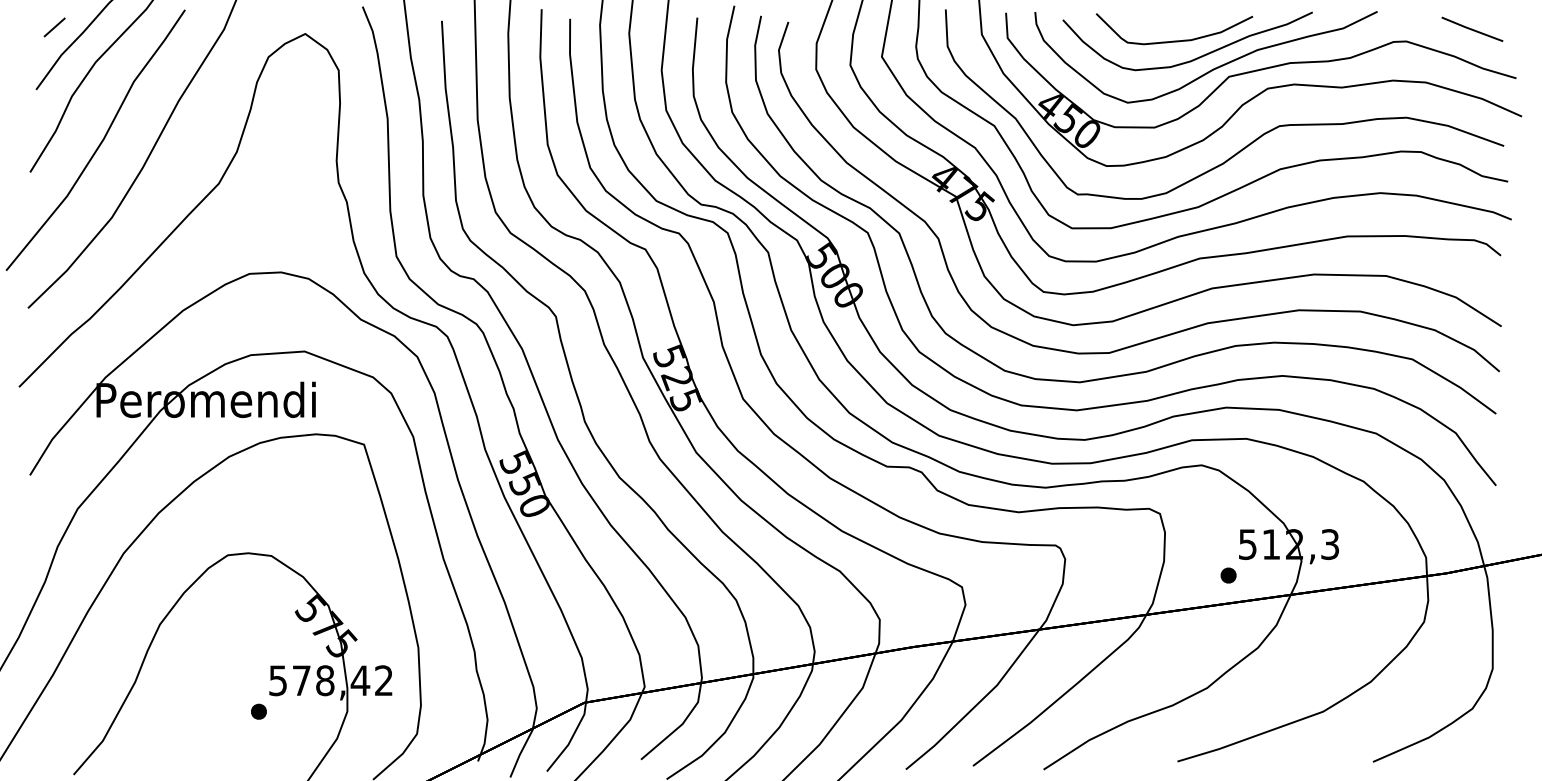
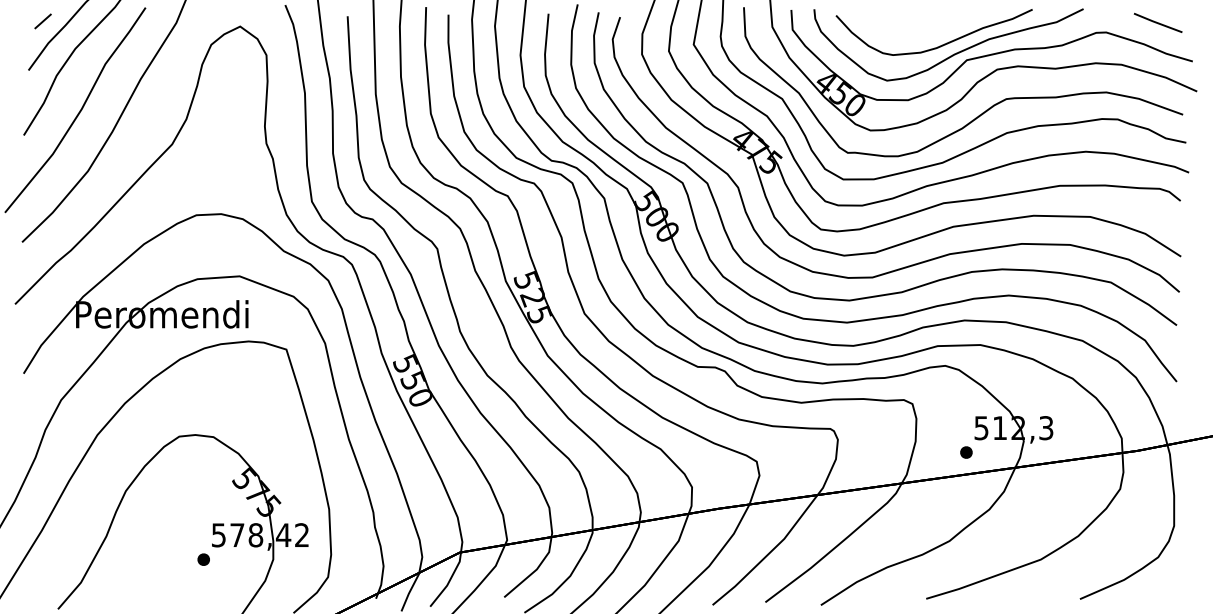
part: (1174, 40) -> (923, 31), removed

